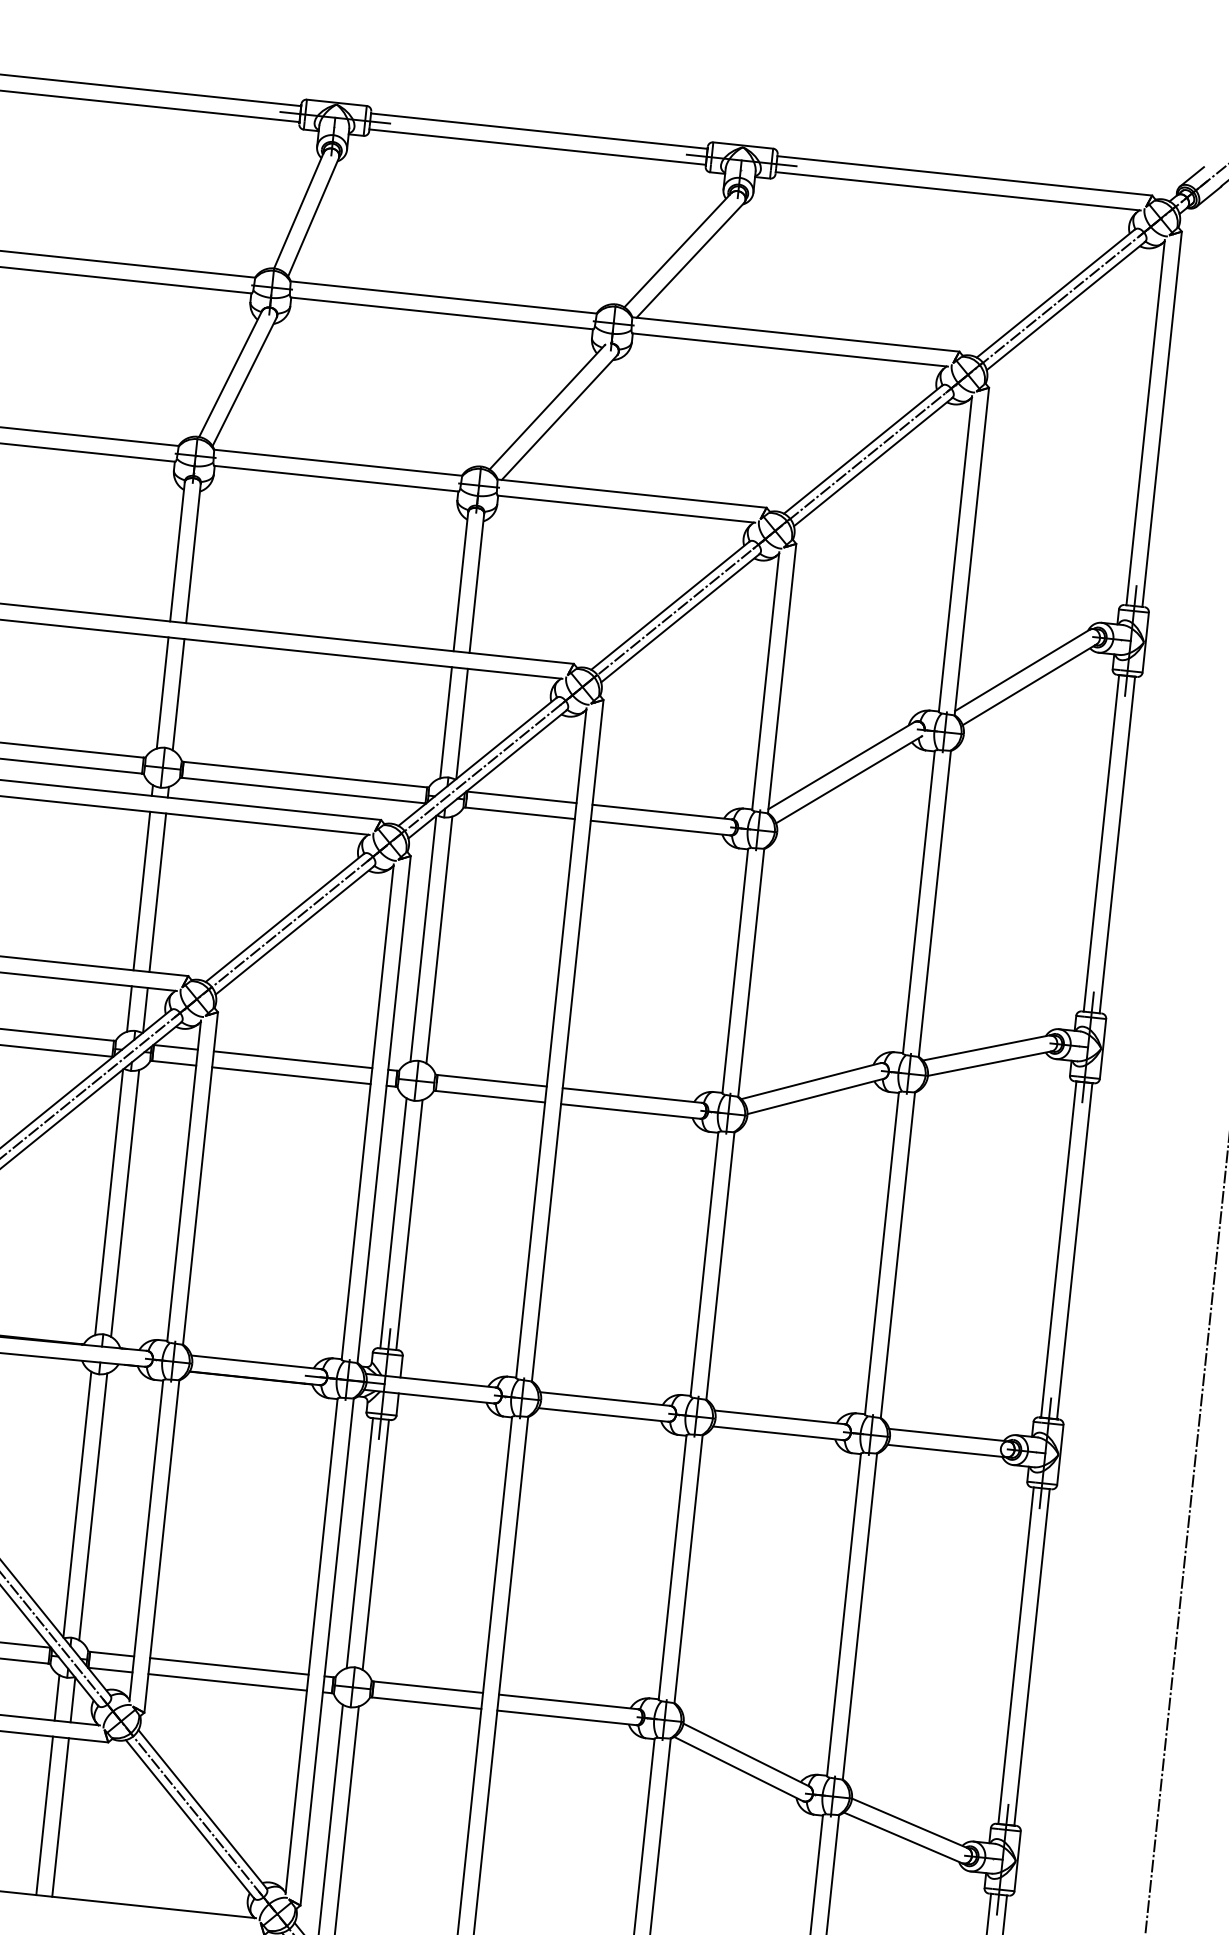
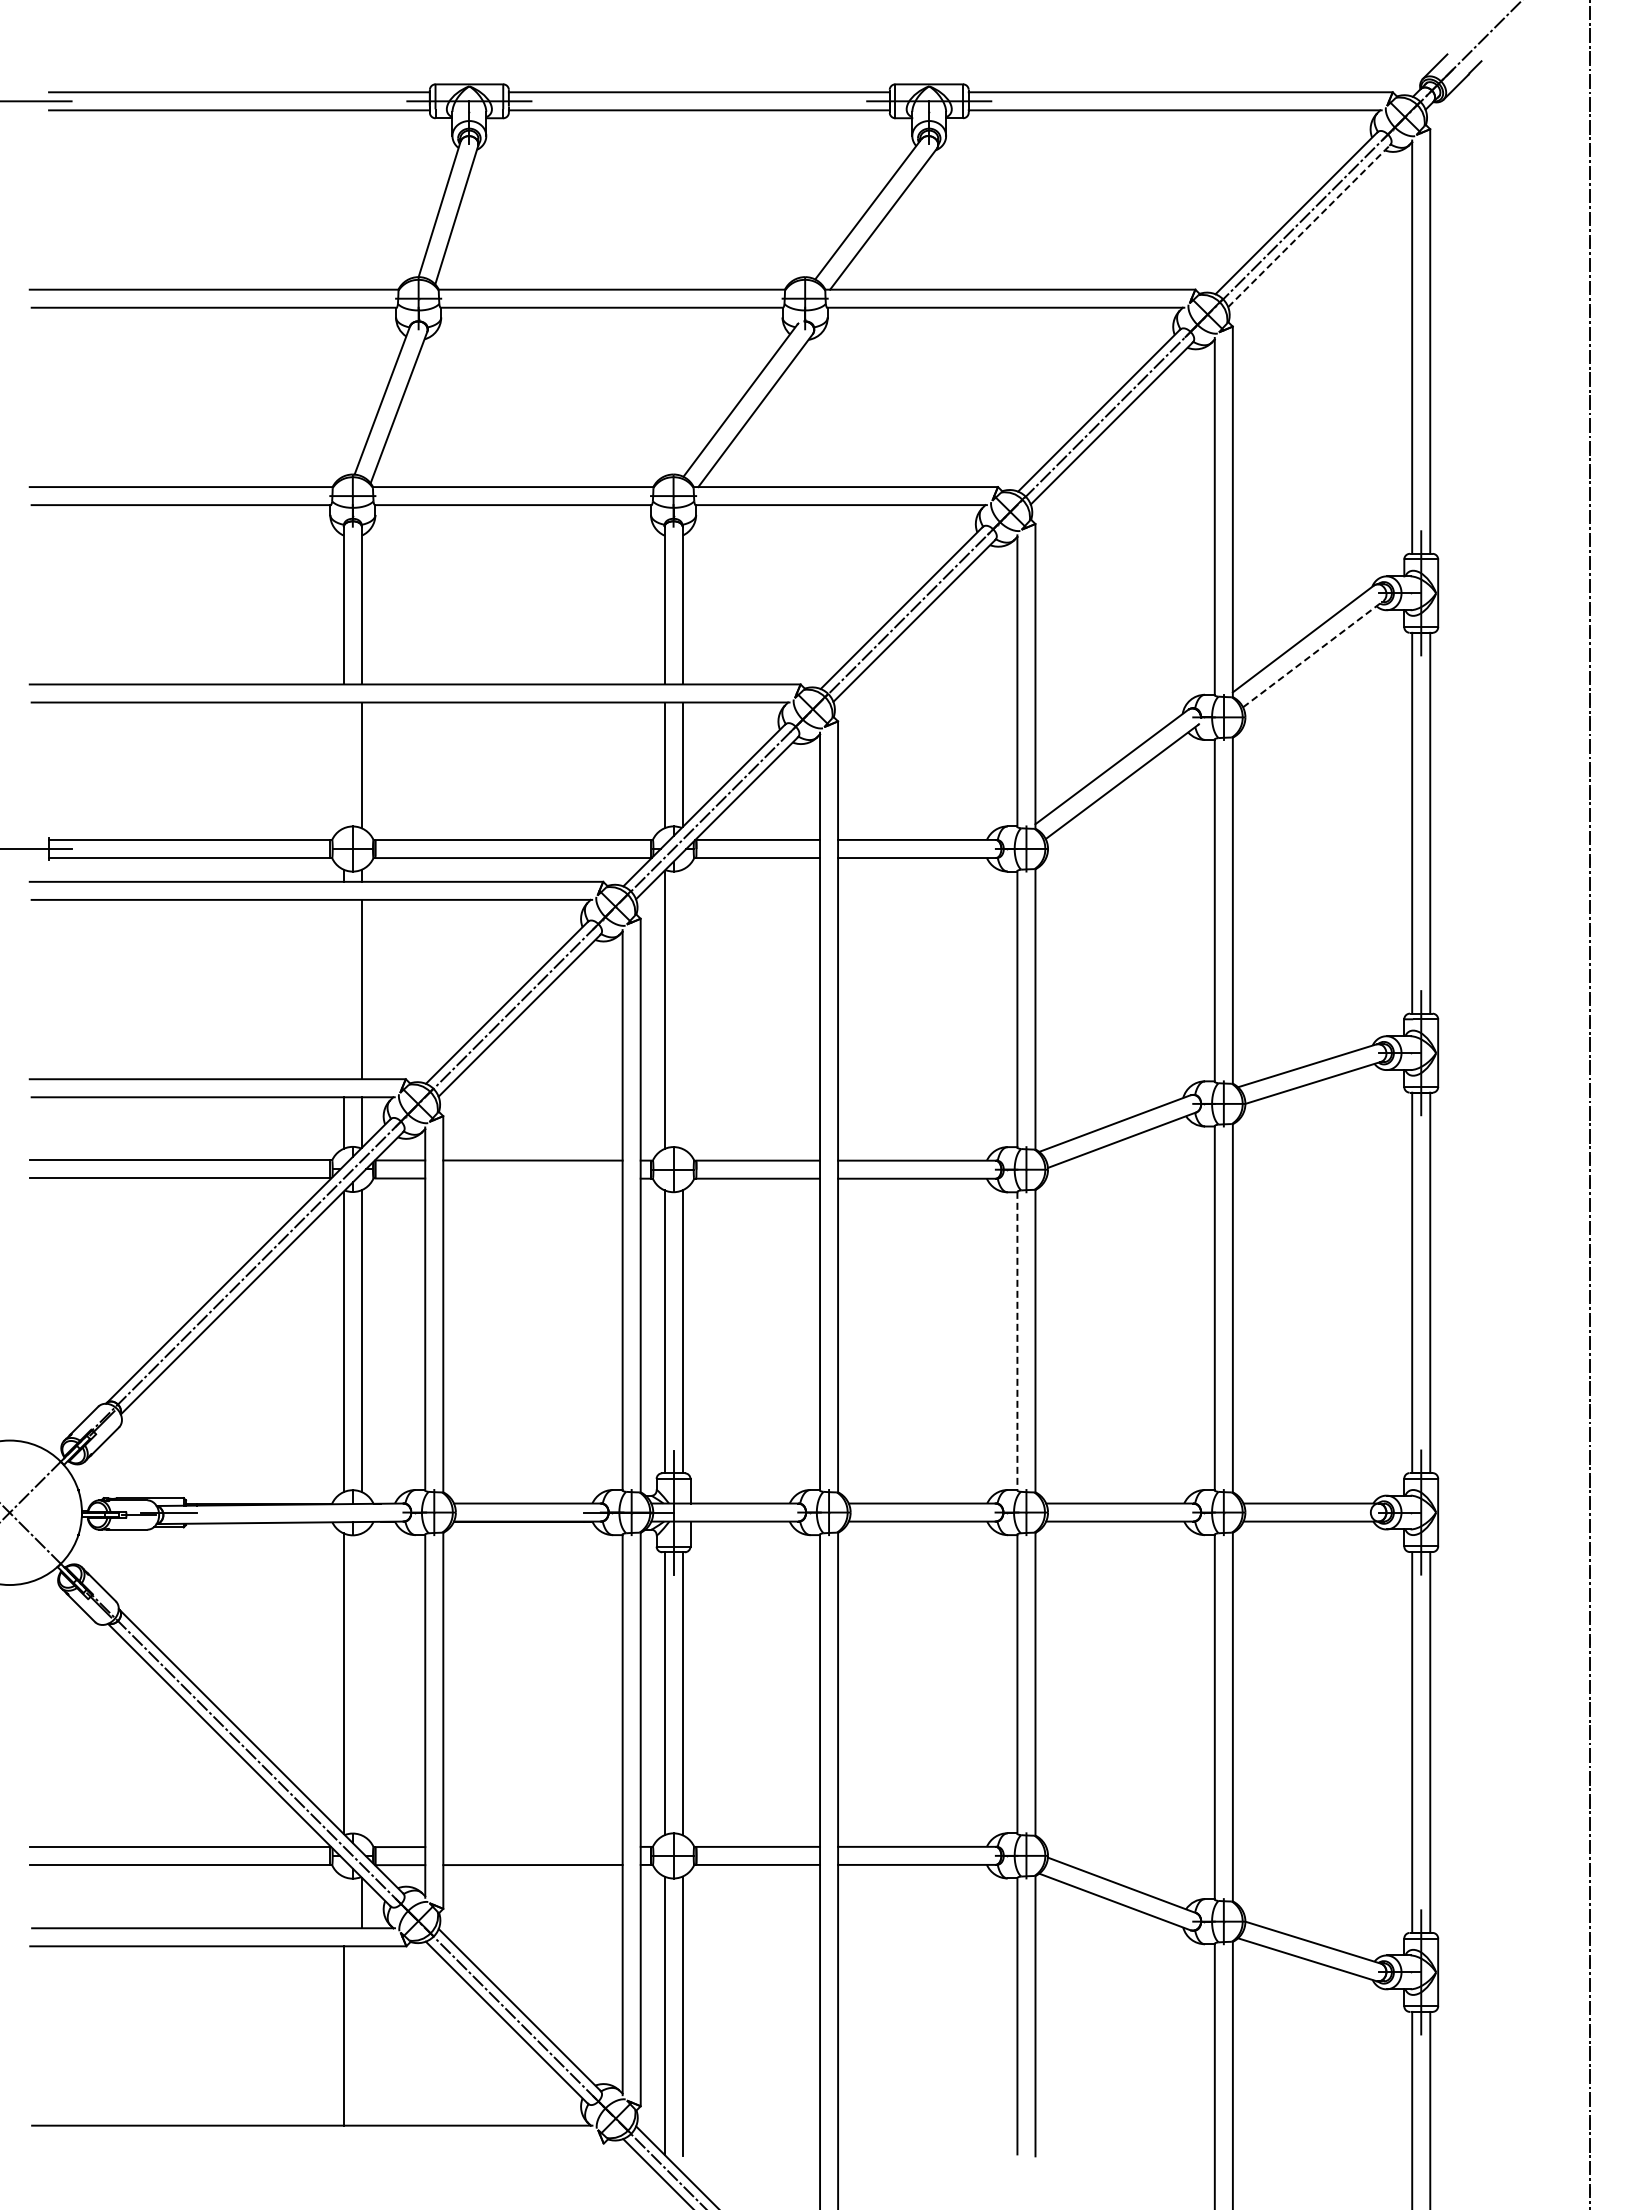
line: (1066, 306) -> (1309, 226), solid -> dashed
line: (1029, 684) -> (1313, 653), solid -> dashed
line: (162, 693) -> (343, 765), removed
line: (141, 891) -> (343, 989), removed
line: (439, 939) -> (682, 1008), removed
line: (291, 1075) -> (532, 1178), removed
line: (704, 1264) -> (1017, 1341), solid -> dashed
line: (92, 1506) -> (361, 1684), removed
line: (228, 1665) -> (532, 1846), removed
line: (56, 1697) -> (343, 1902), removed
line: (60, 1817) -> (361, 2035), removed

